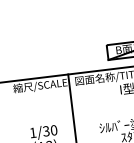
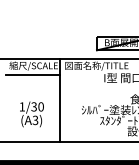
line: (40, 95) -> (32, 74), added

